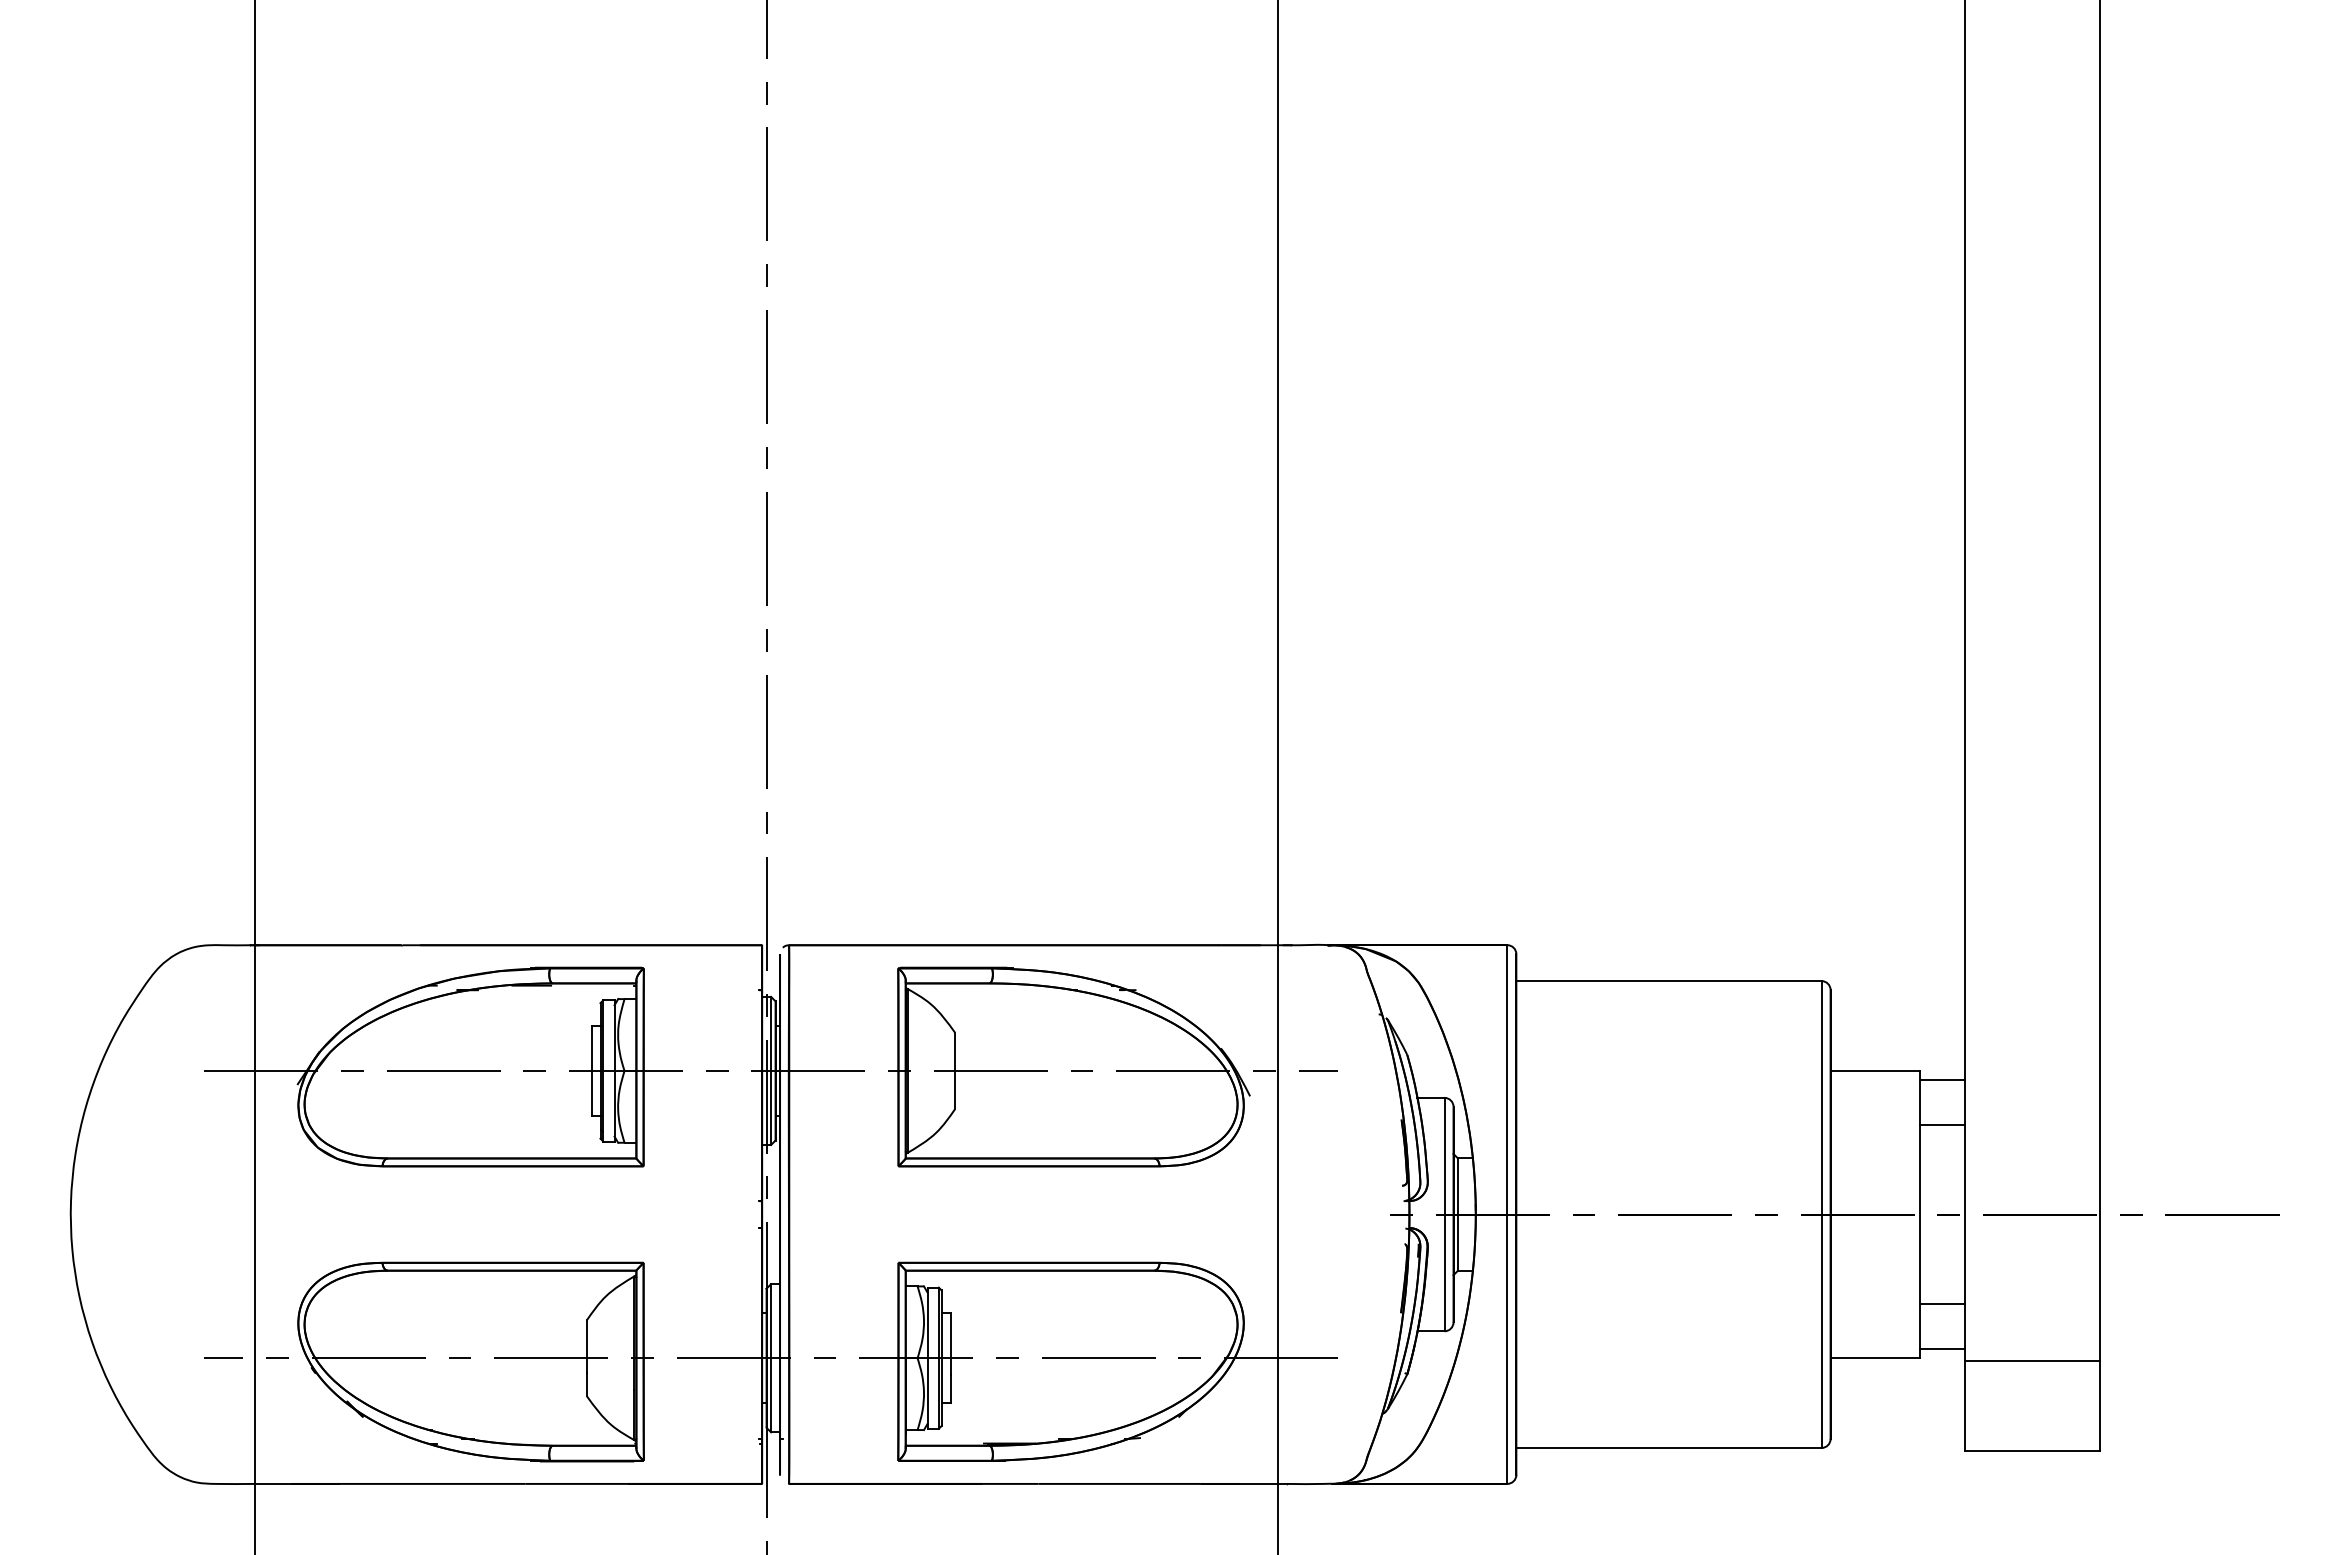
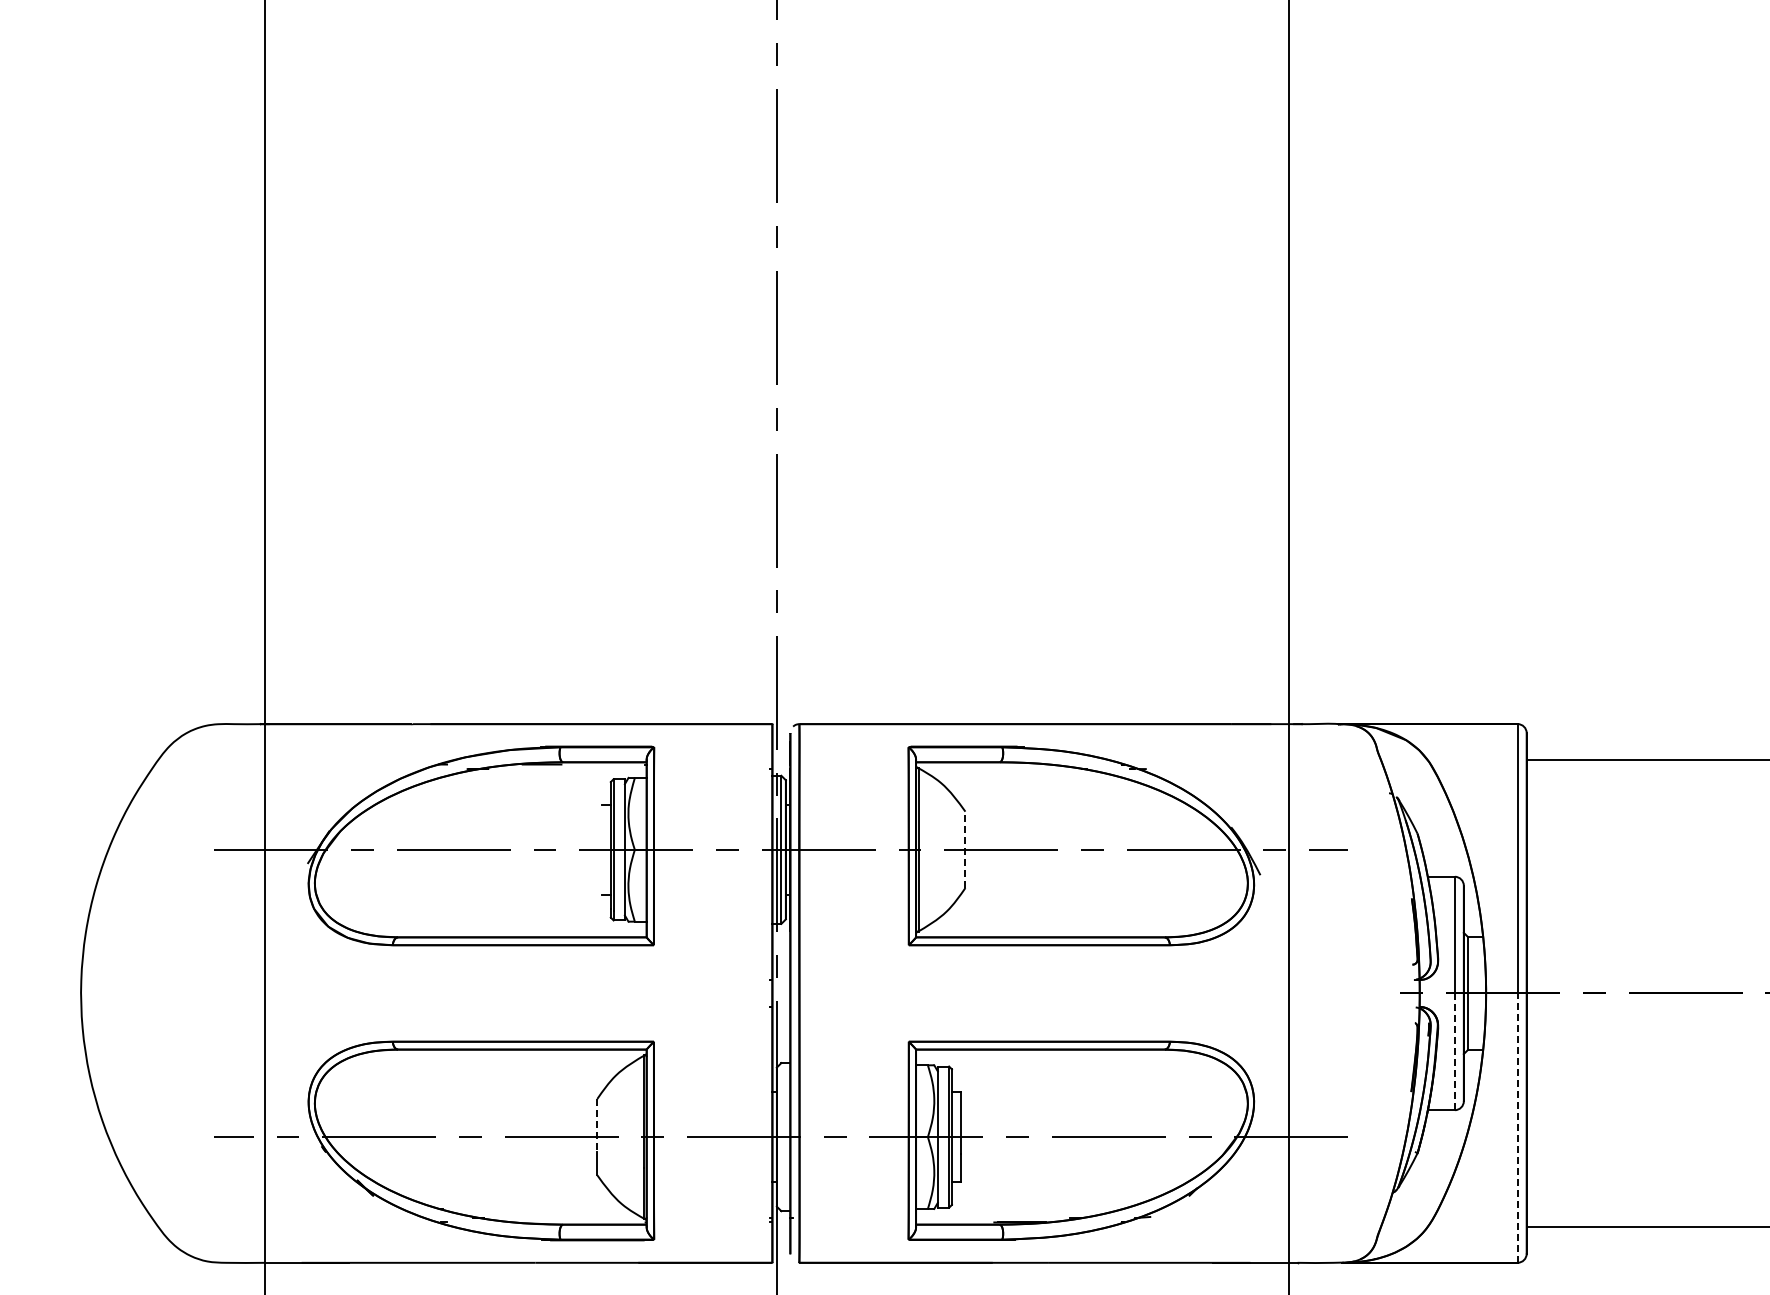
line: (591, 1070) -> (601, 849), removed
line: (955, 1070) -> (965, 849), solid -> dashed
line: (1444, 1273) -> (1454, 1052), solid -> dashed
line: (587, 1346) -> (597, 1125), solid -> dashed
line: (1507, 1349) -> (1517, 1128), solid -> dashed
line: (771, 1358) -> (781, 1137), removed

